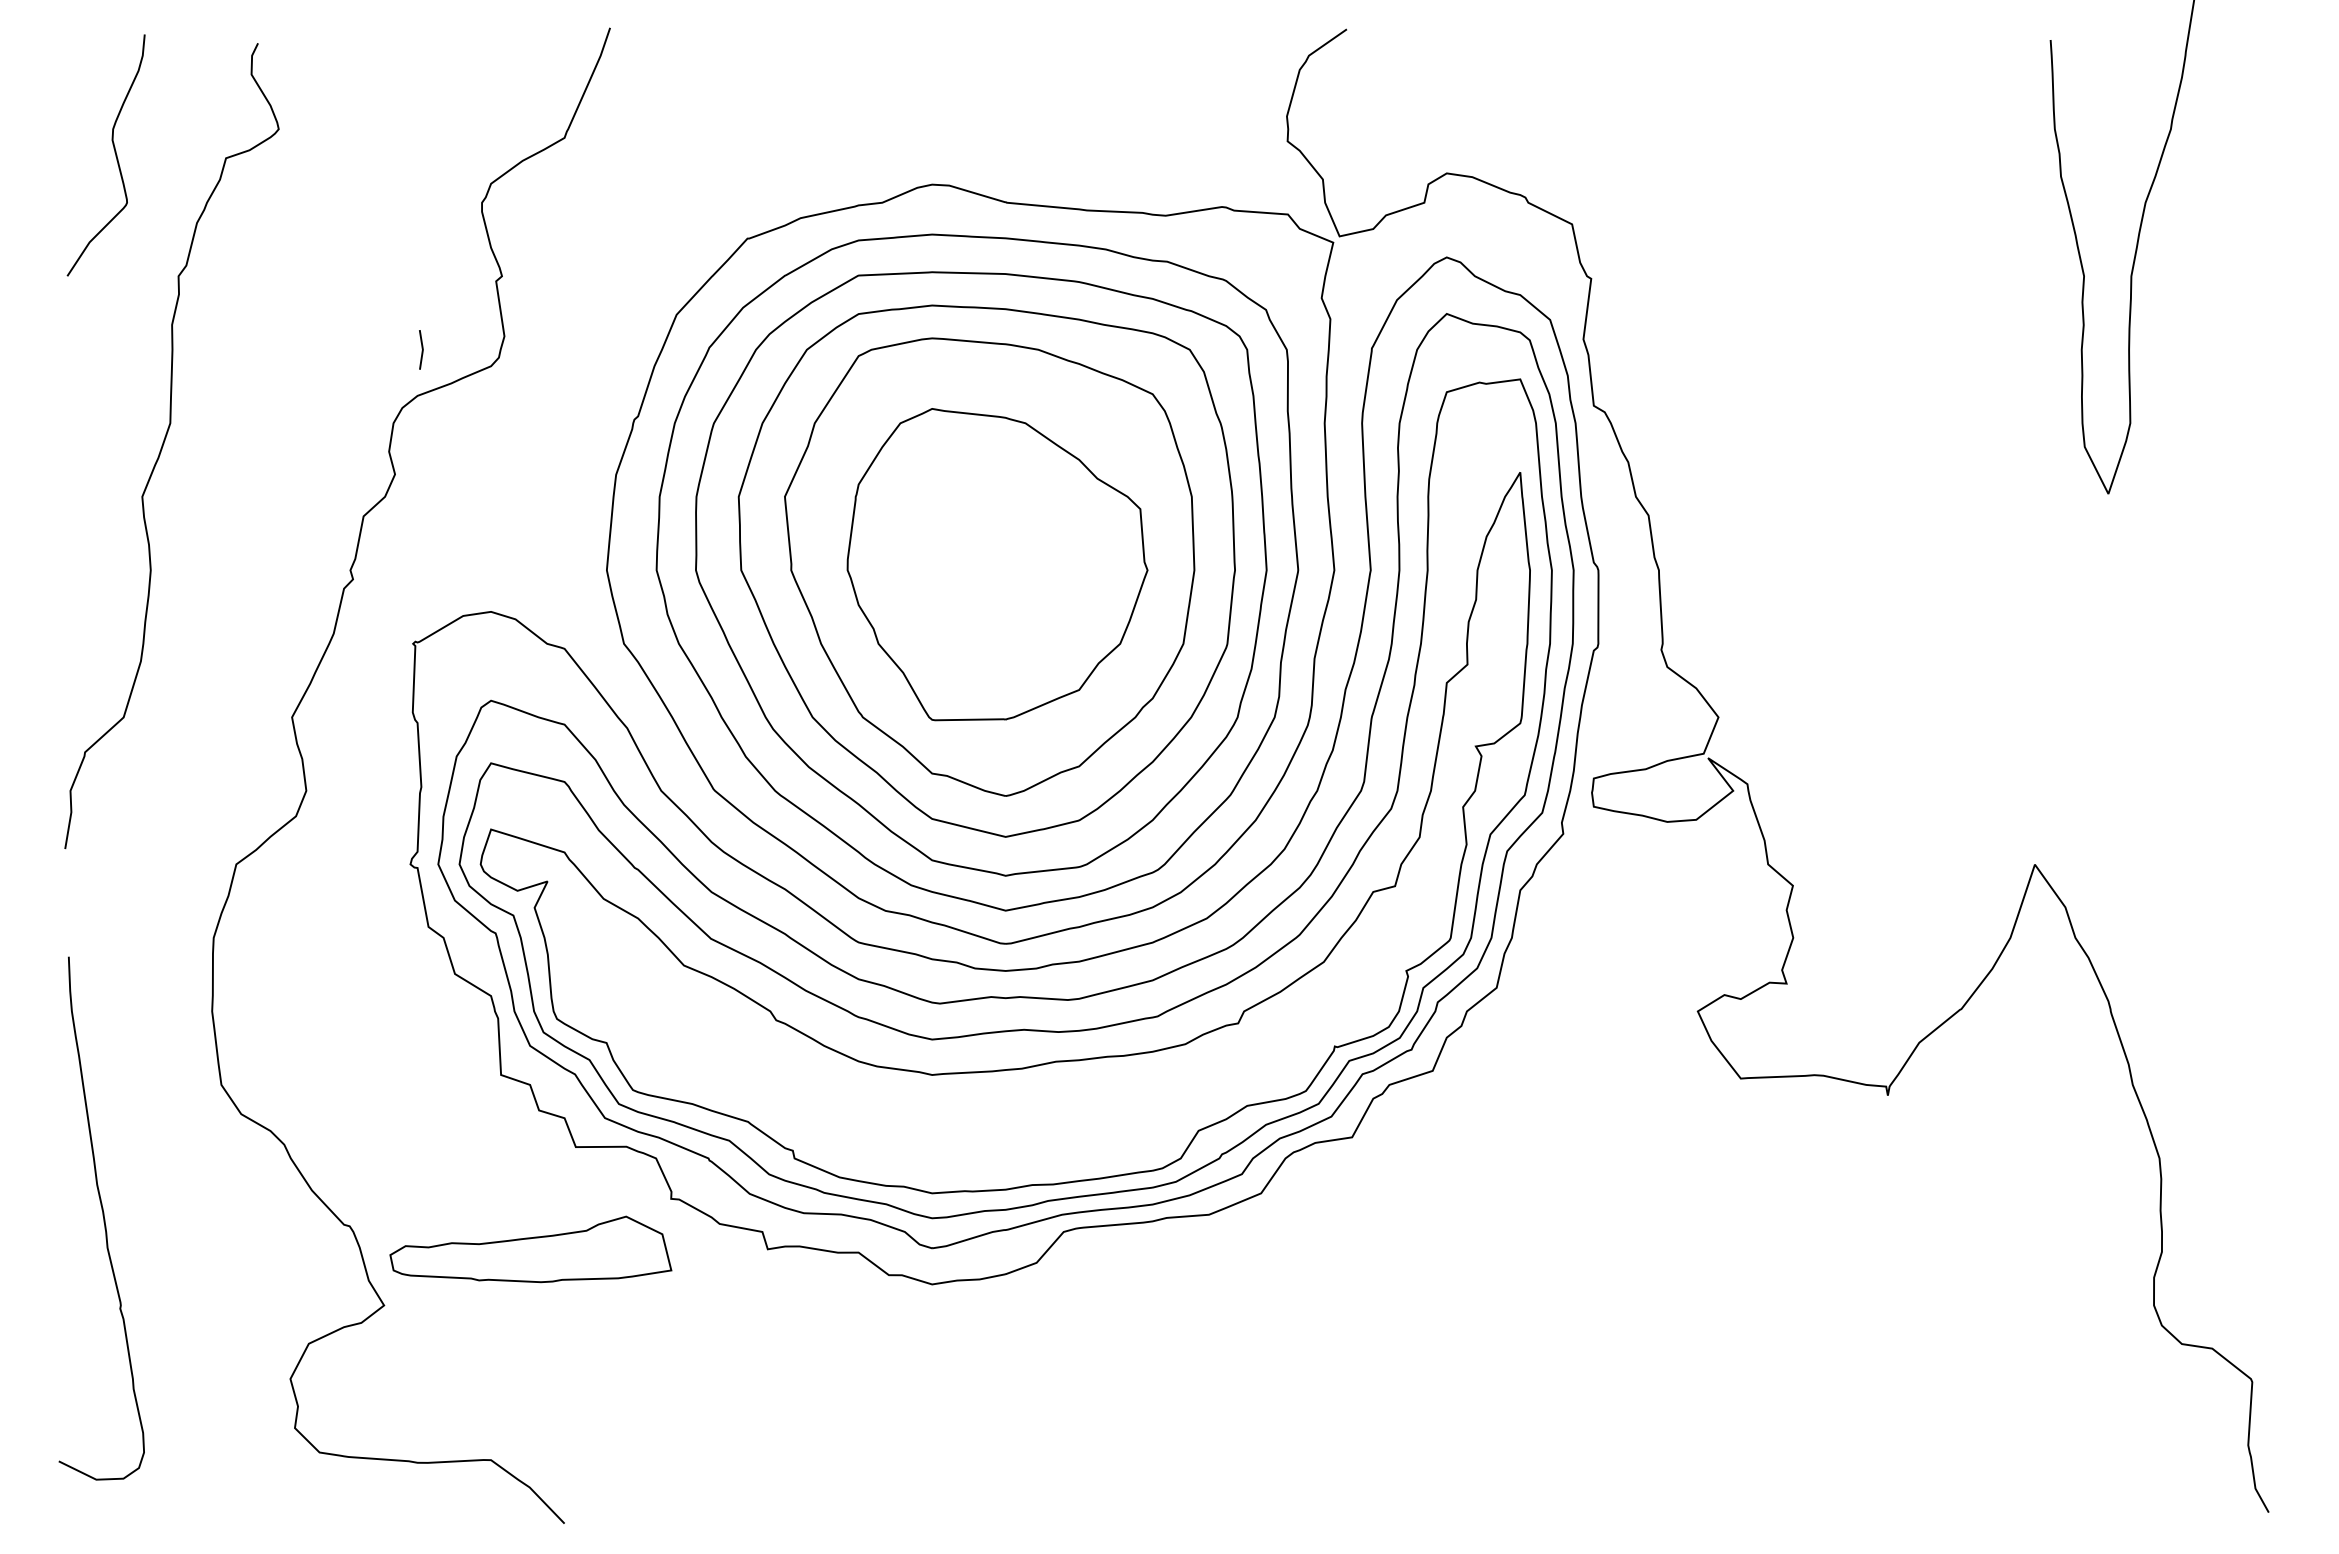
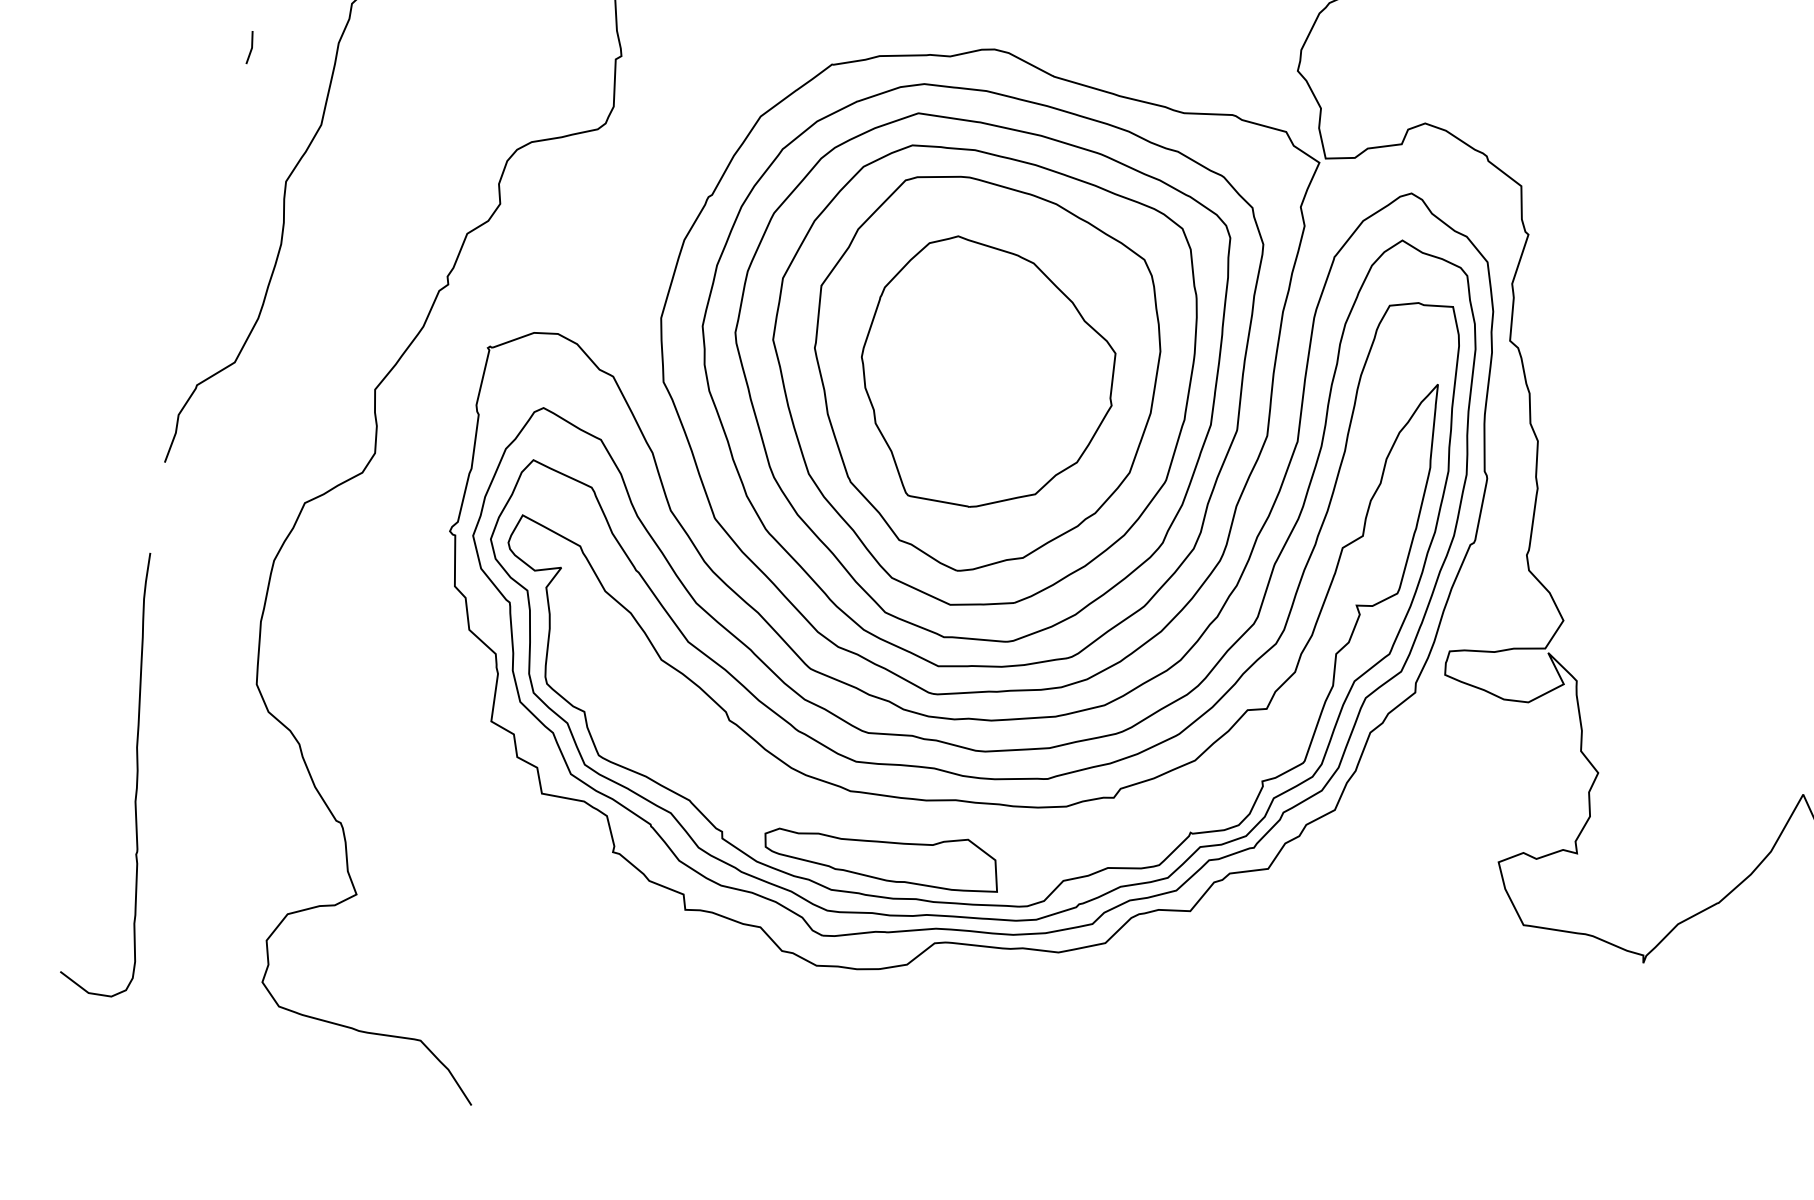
line: (421, 348) -> (251, 46), moved
part: (530, 1249) -> (883, 851), moved

